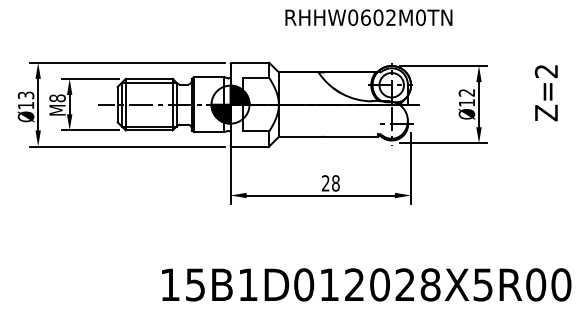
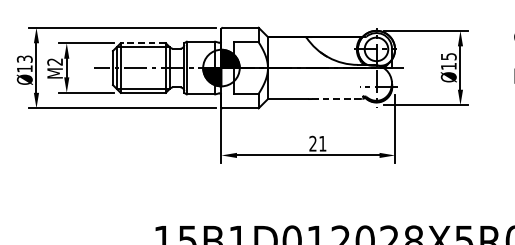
line: (148, 78) -> (142, 42), solid -> dashed
text: (466, 92) -> (448, 56), Ø12 -> Ø15
text: (57, 98) -> (55, 62), M8 -> M2
line: (349, 136) -> (335, 98), solid -> dashed
text: (335, 183) -> (322, 143), 28 -> 21

